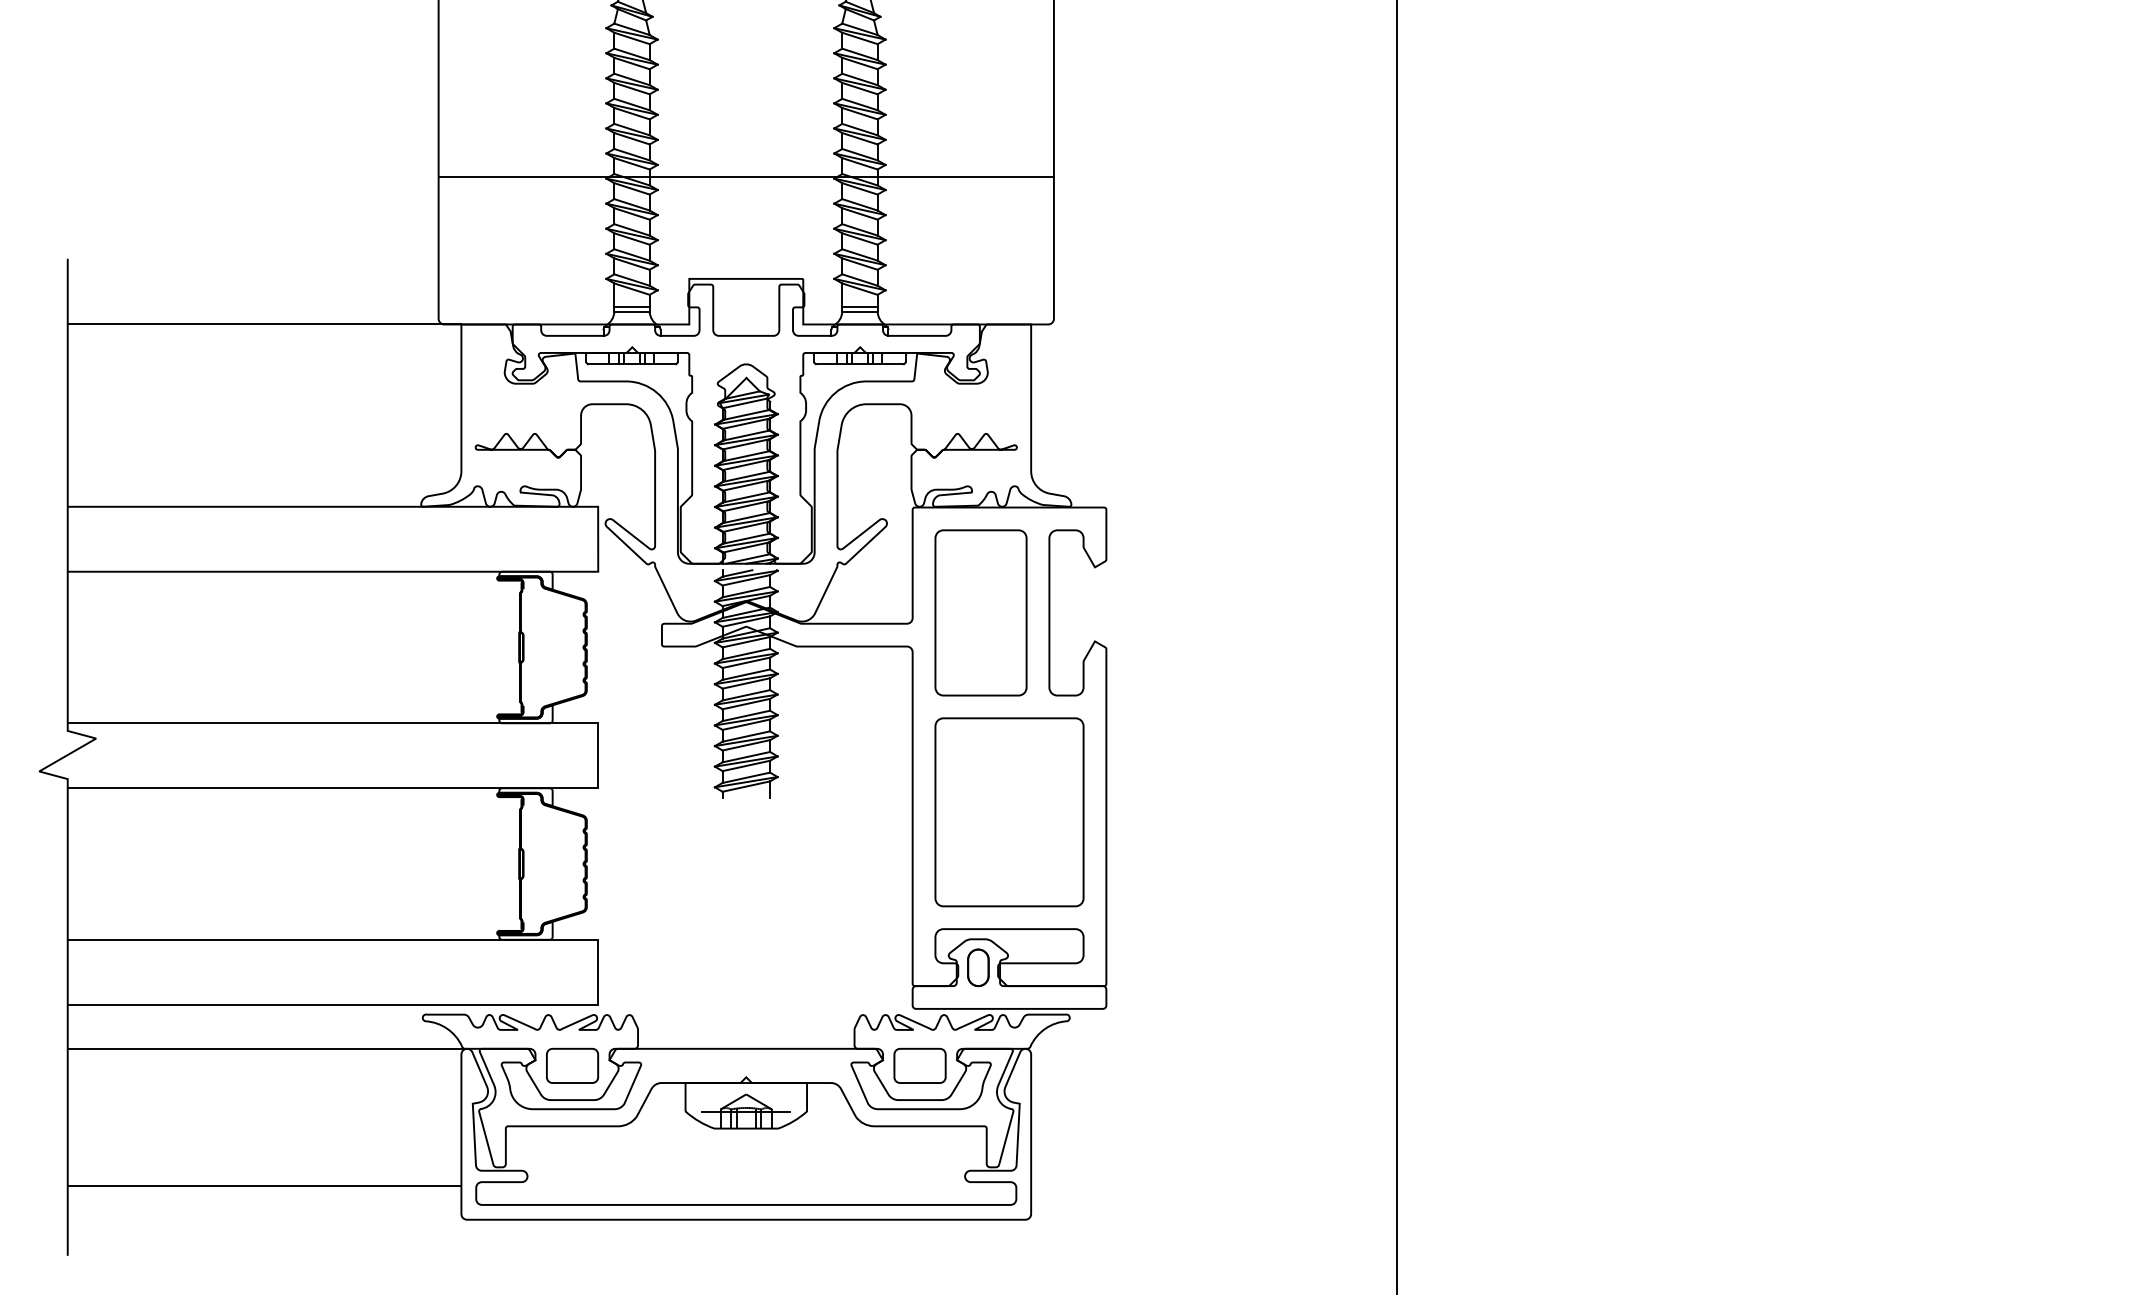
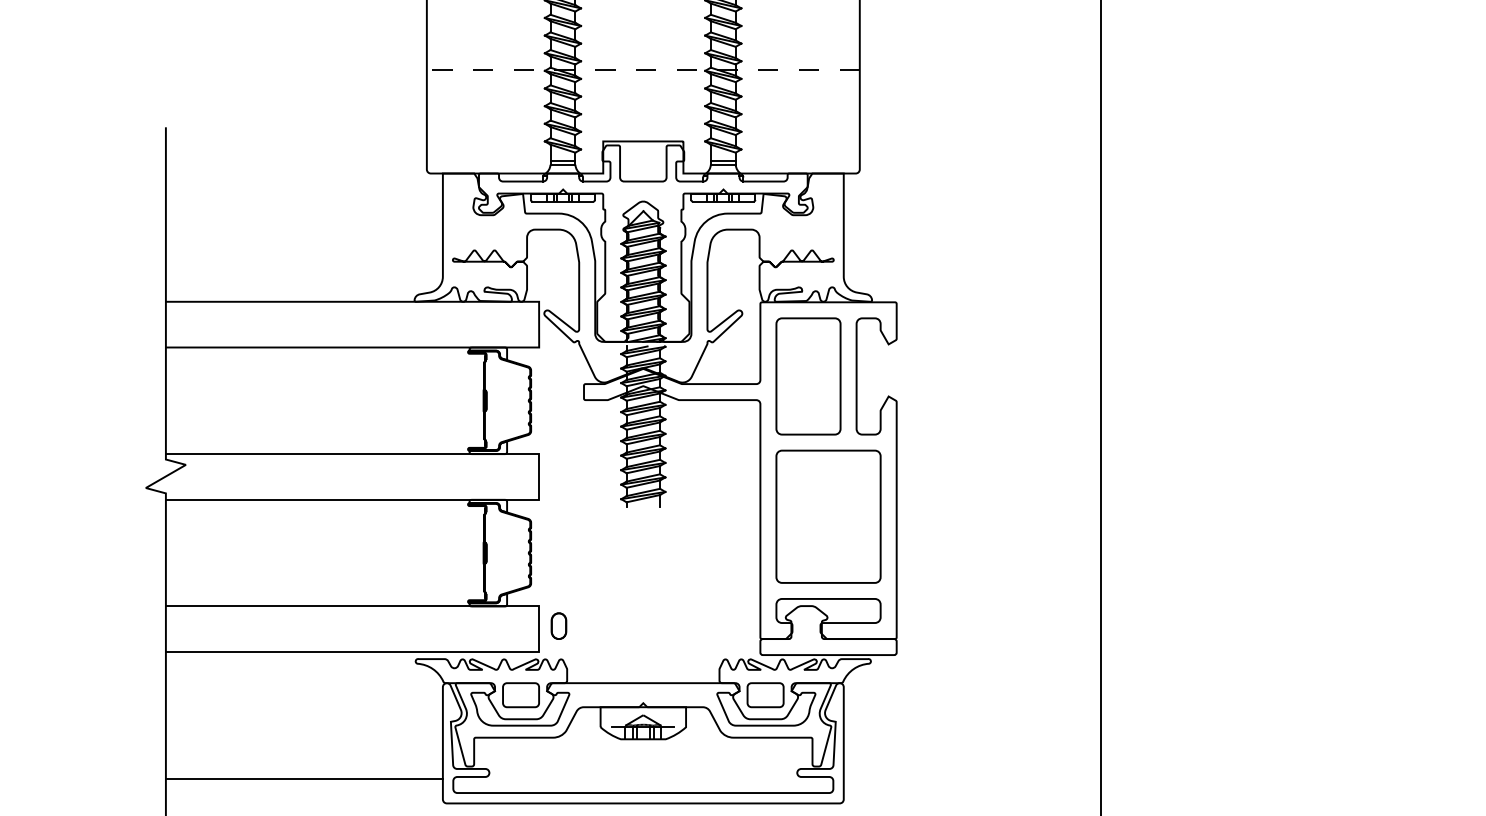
line: (746, 177) -> (643, 70), solid -> dashed
line: (264, 324) -> (304, 173), removed
part: (978, 967) -> (559, 625), moved
line: (267, 1048) -> (306, 682), removed

